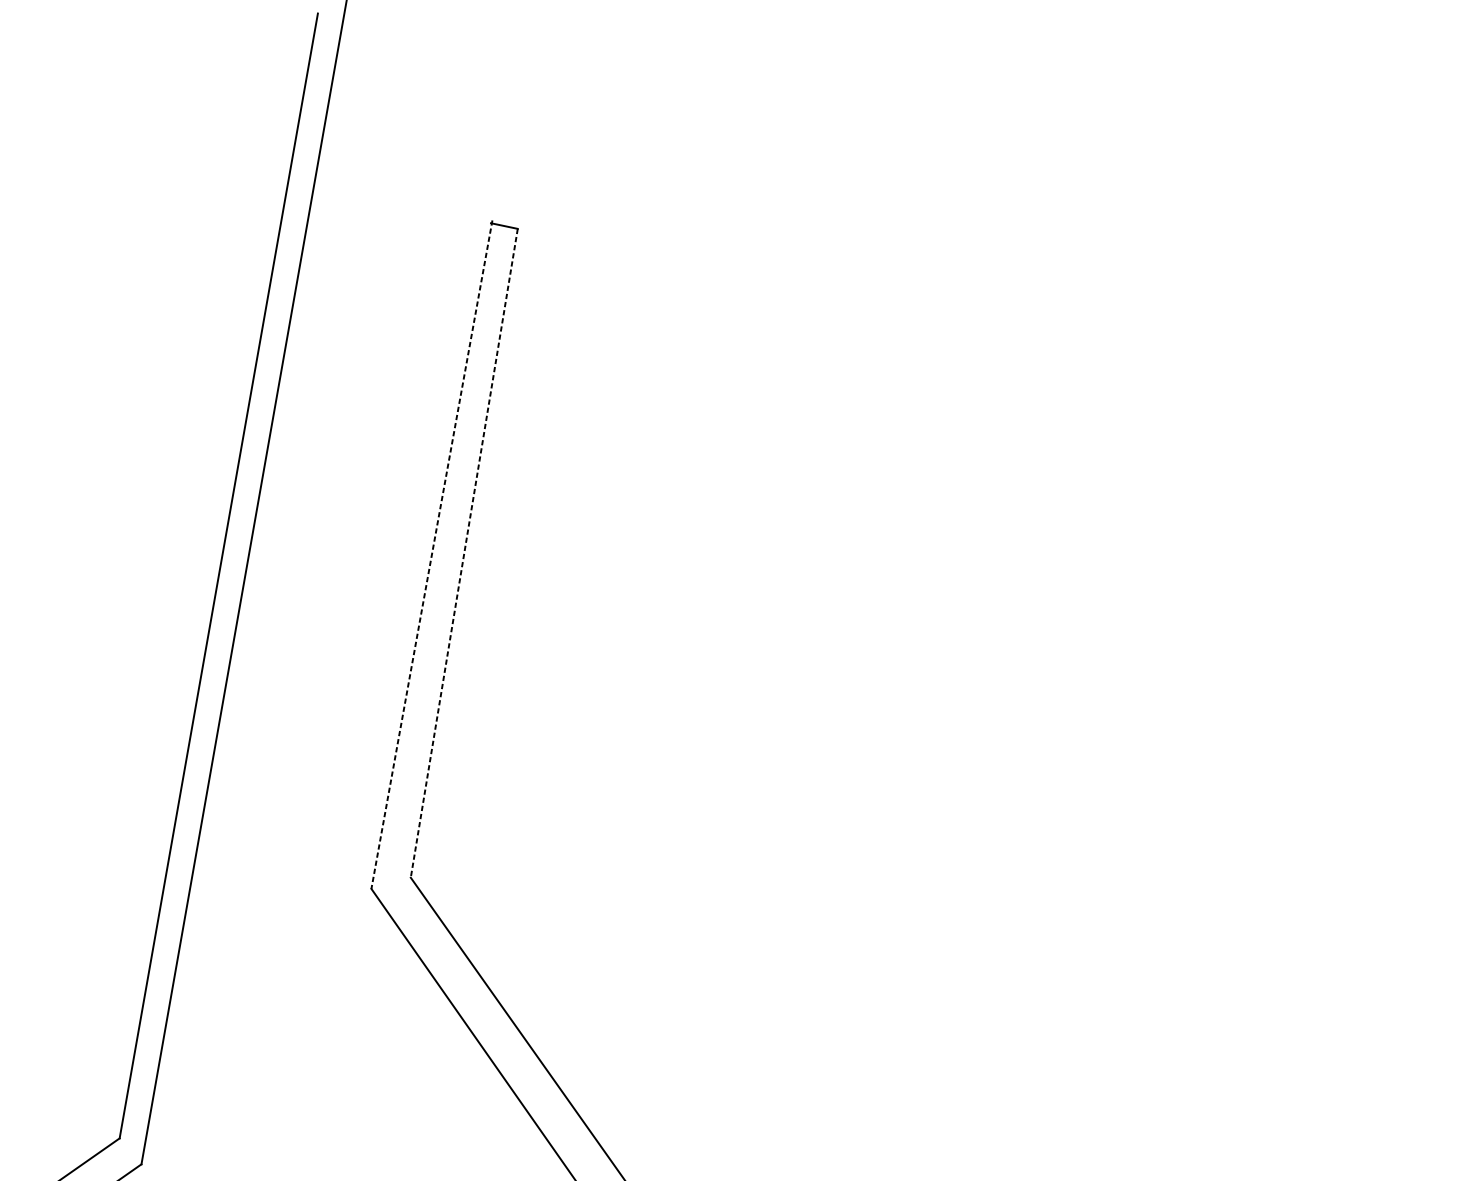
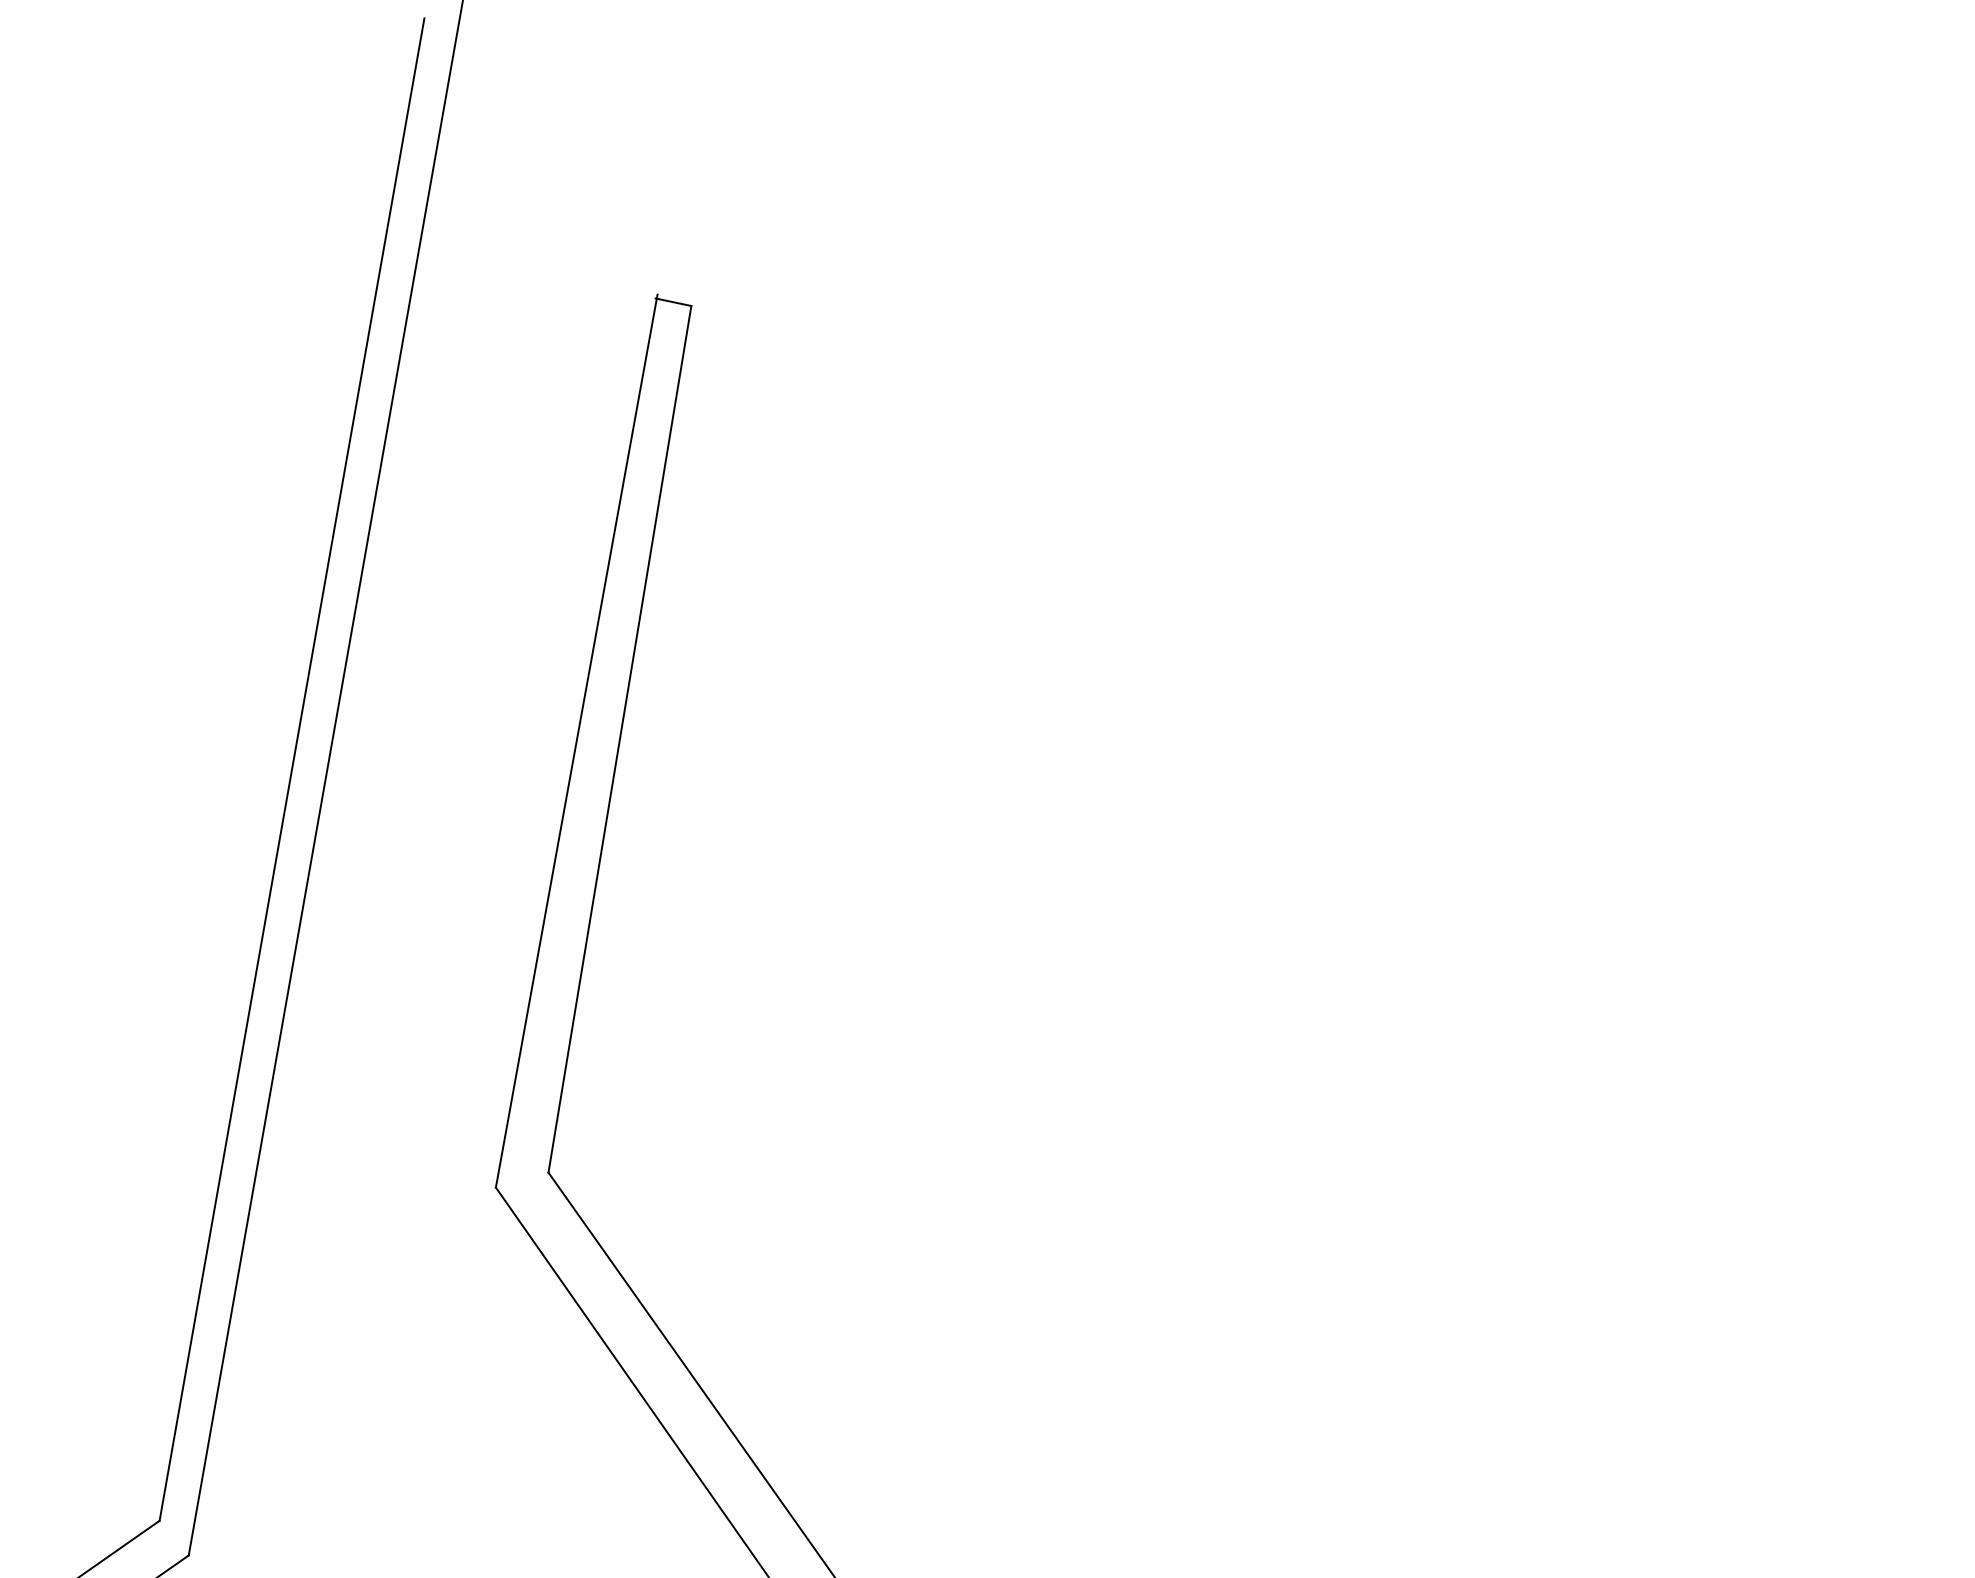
line: (463, 553) -> (619, 739), dashed -> solid
line: (431, 554) -> (576, 741), dashed -> solid

